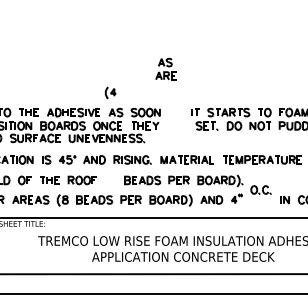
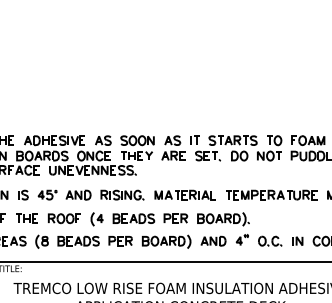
part: (165, 68) -> (172, 147), moved
part: (110, 92) -> (96, 218), moved
part: (260, 189) -> (269, 240), moved

